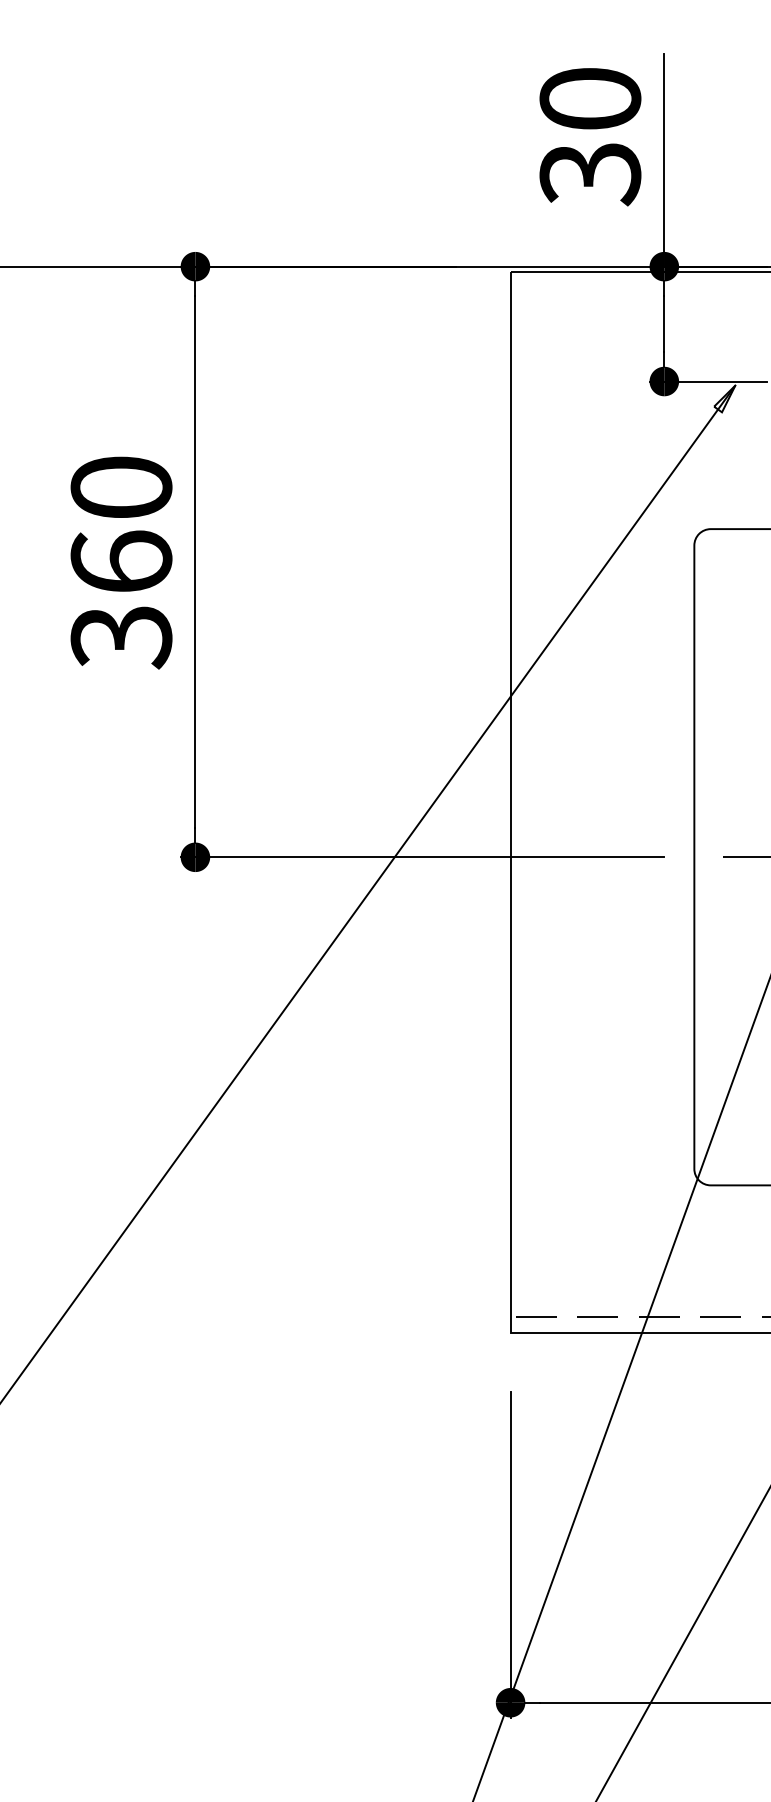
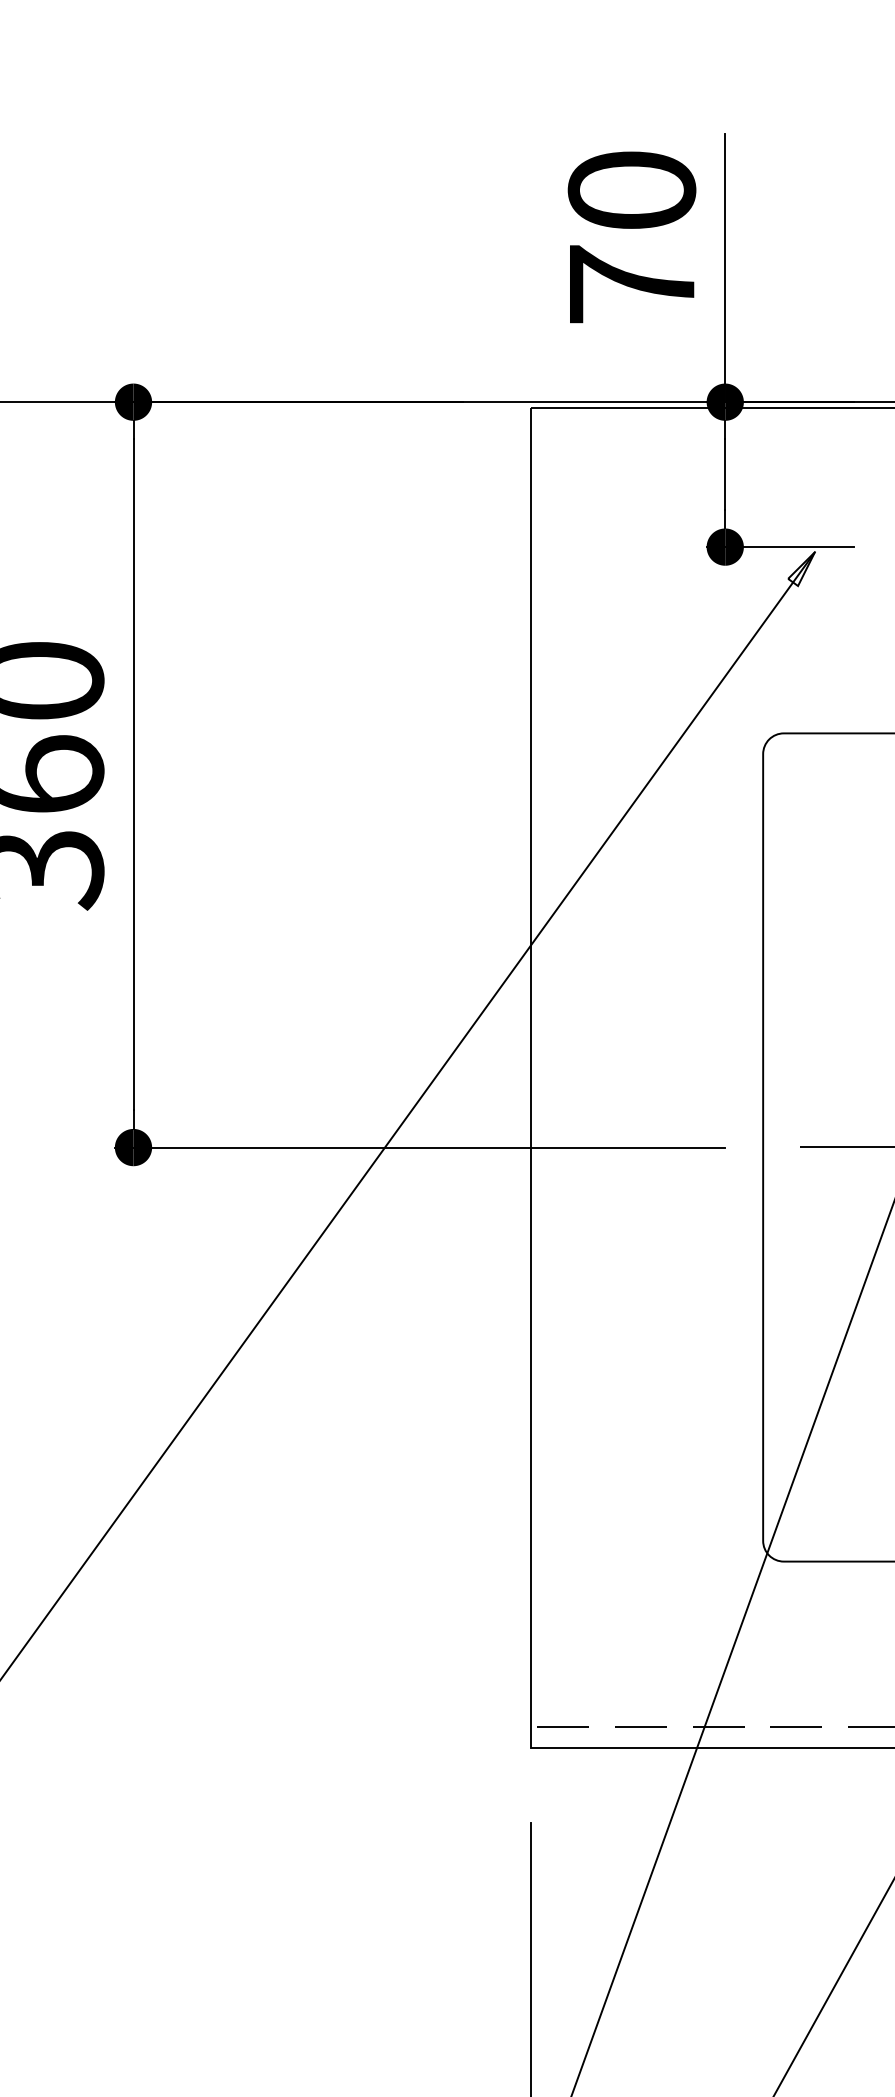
text: (590, 174) -> (632, 285), 30 -> 70

